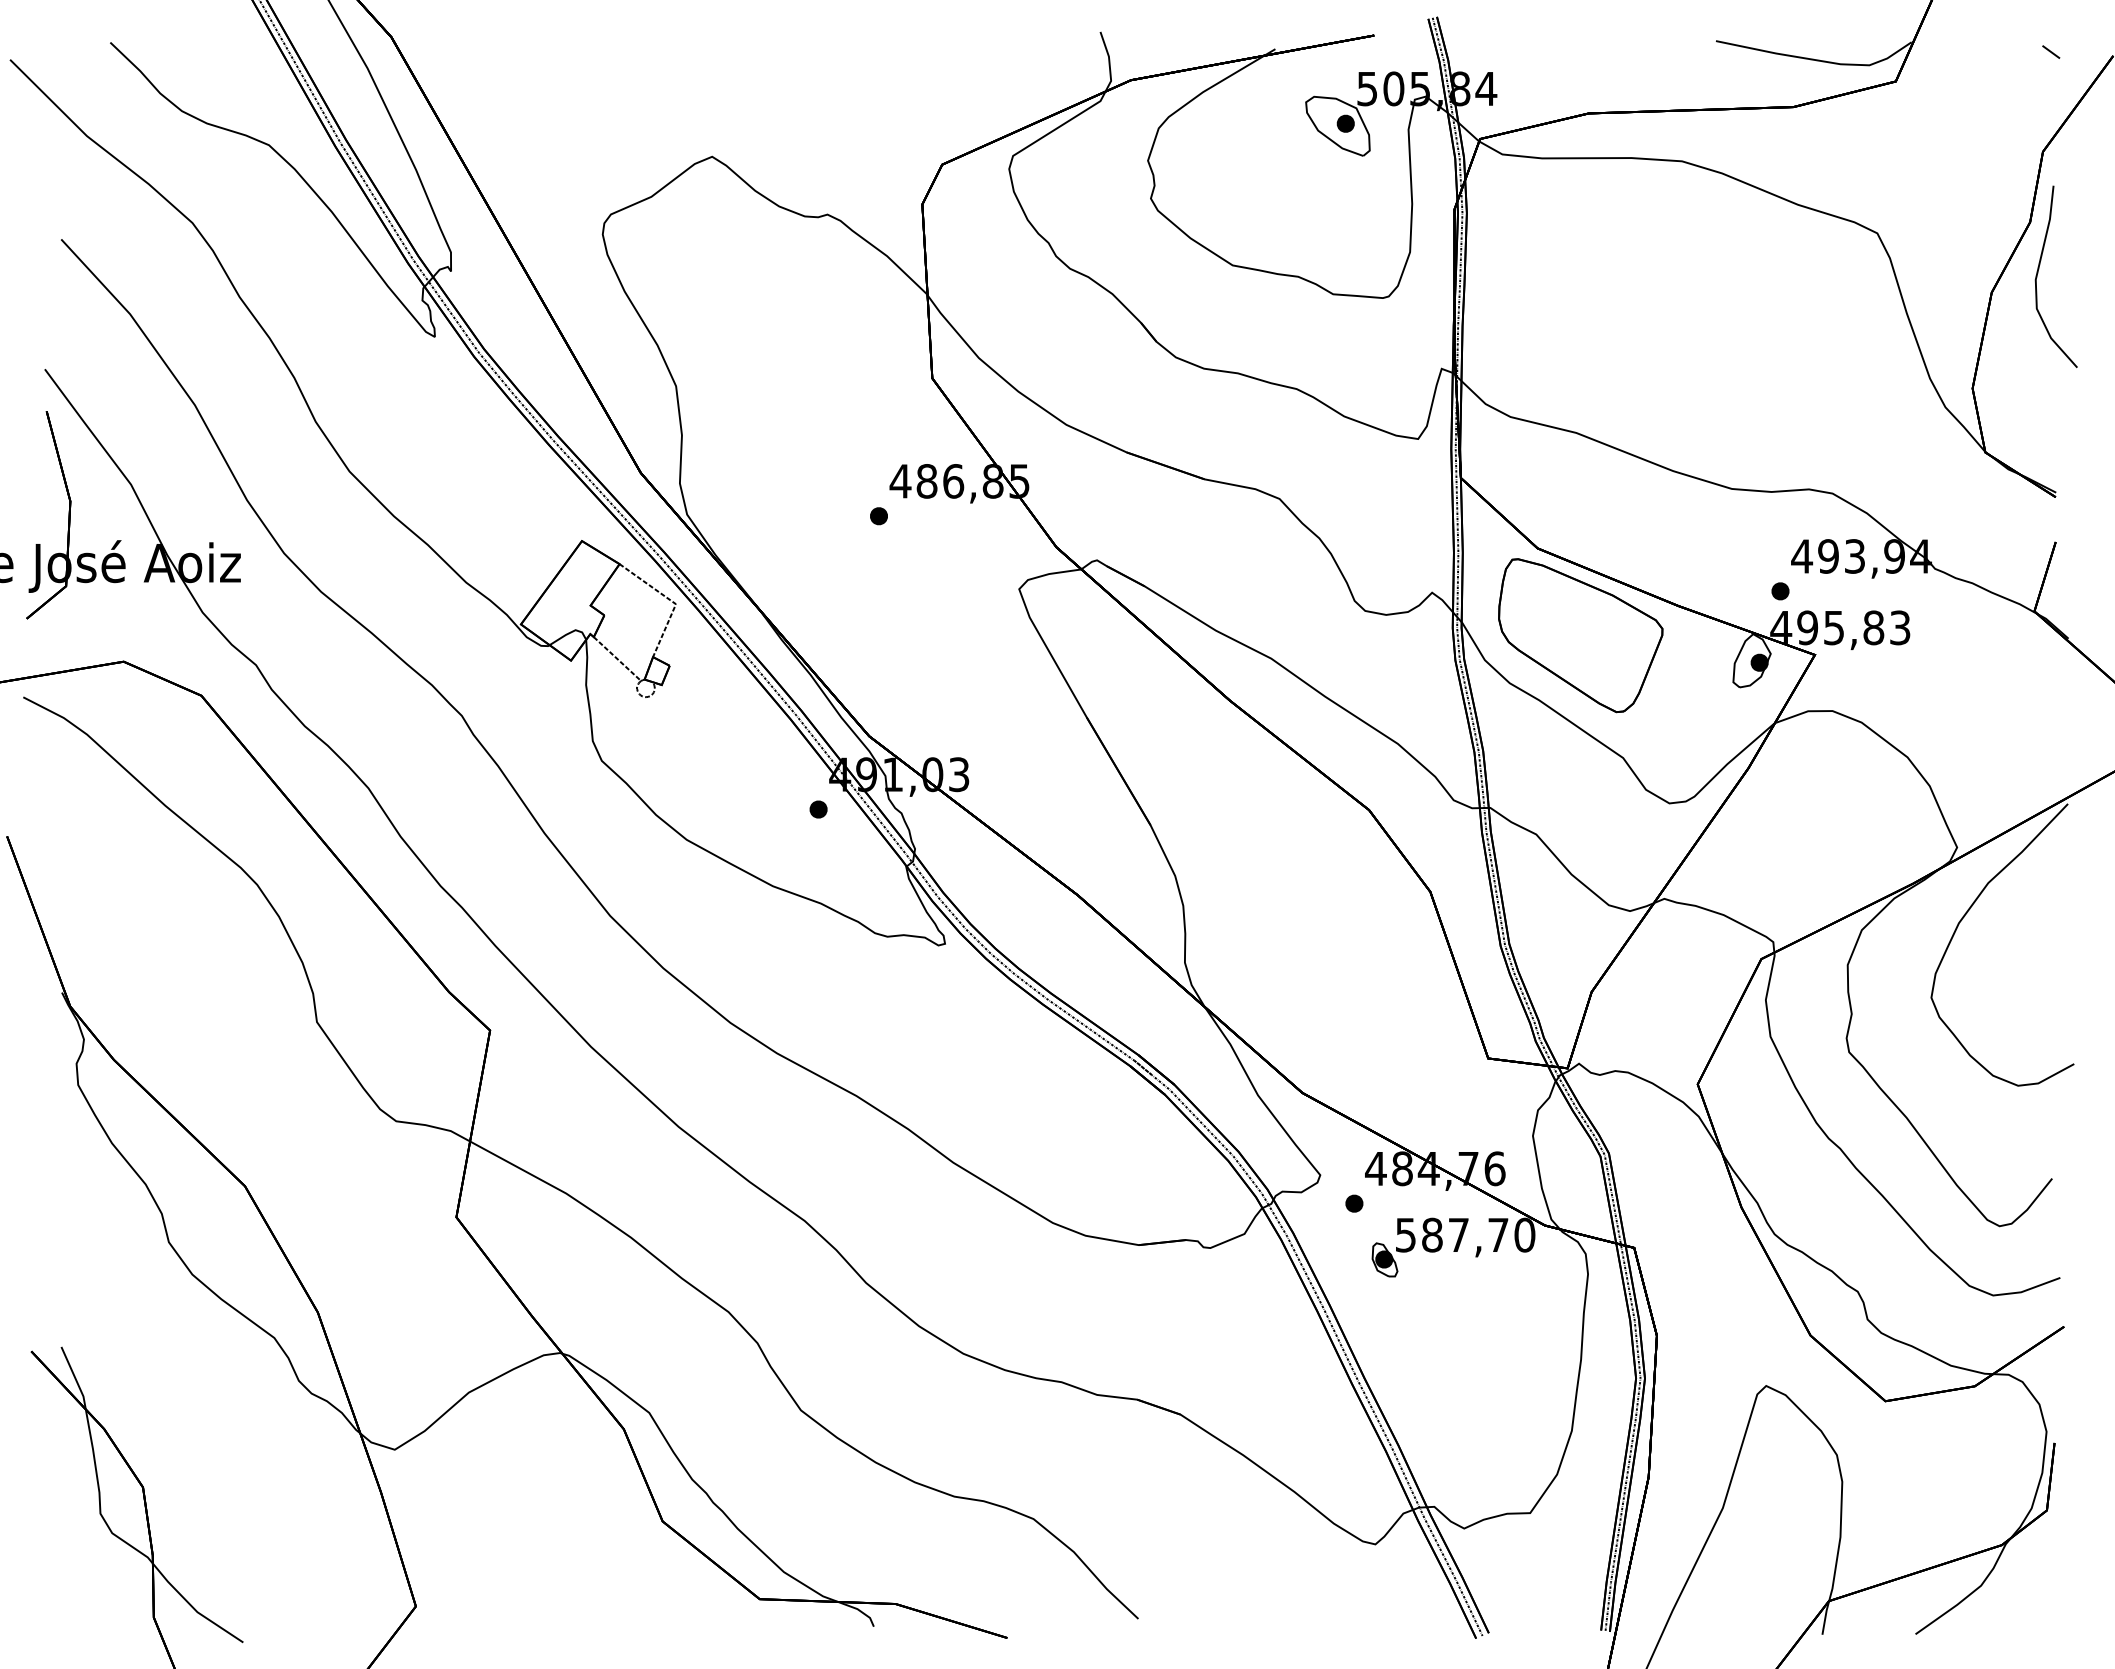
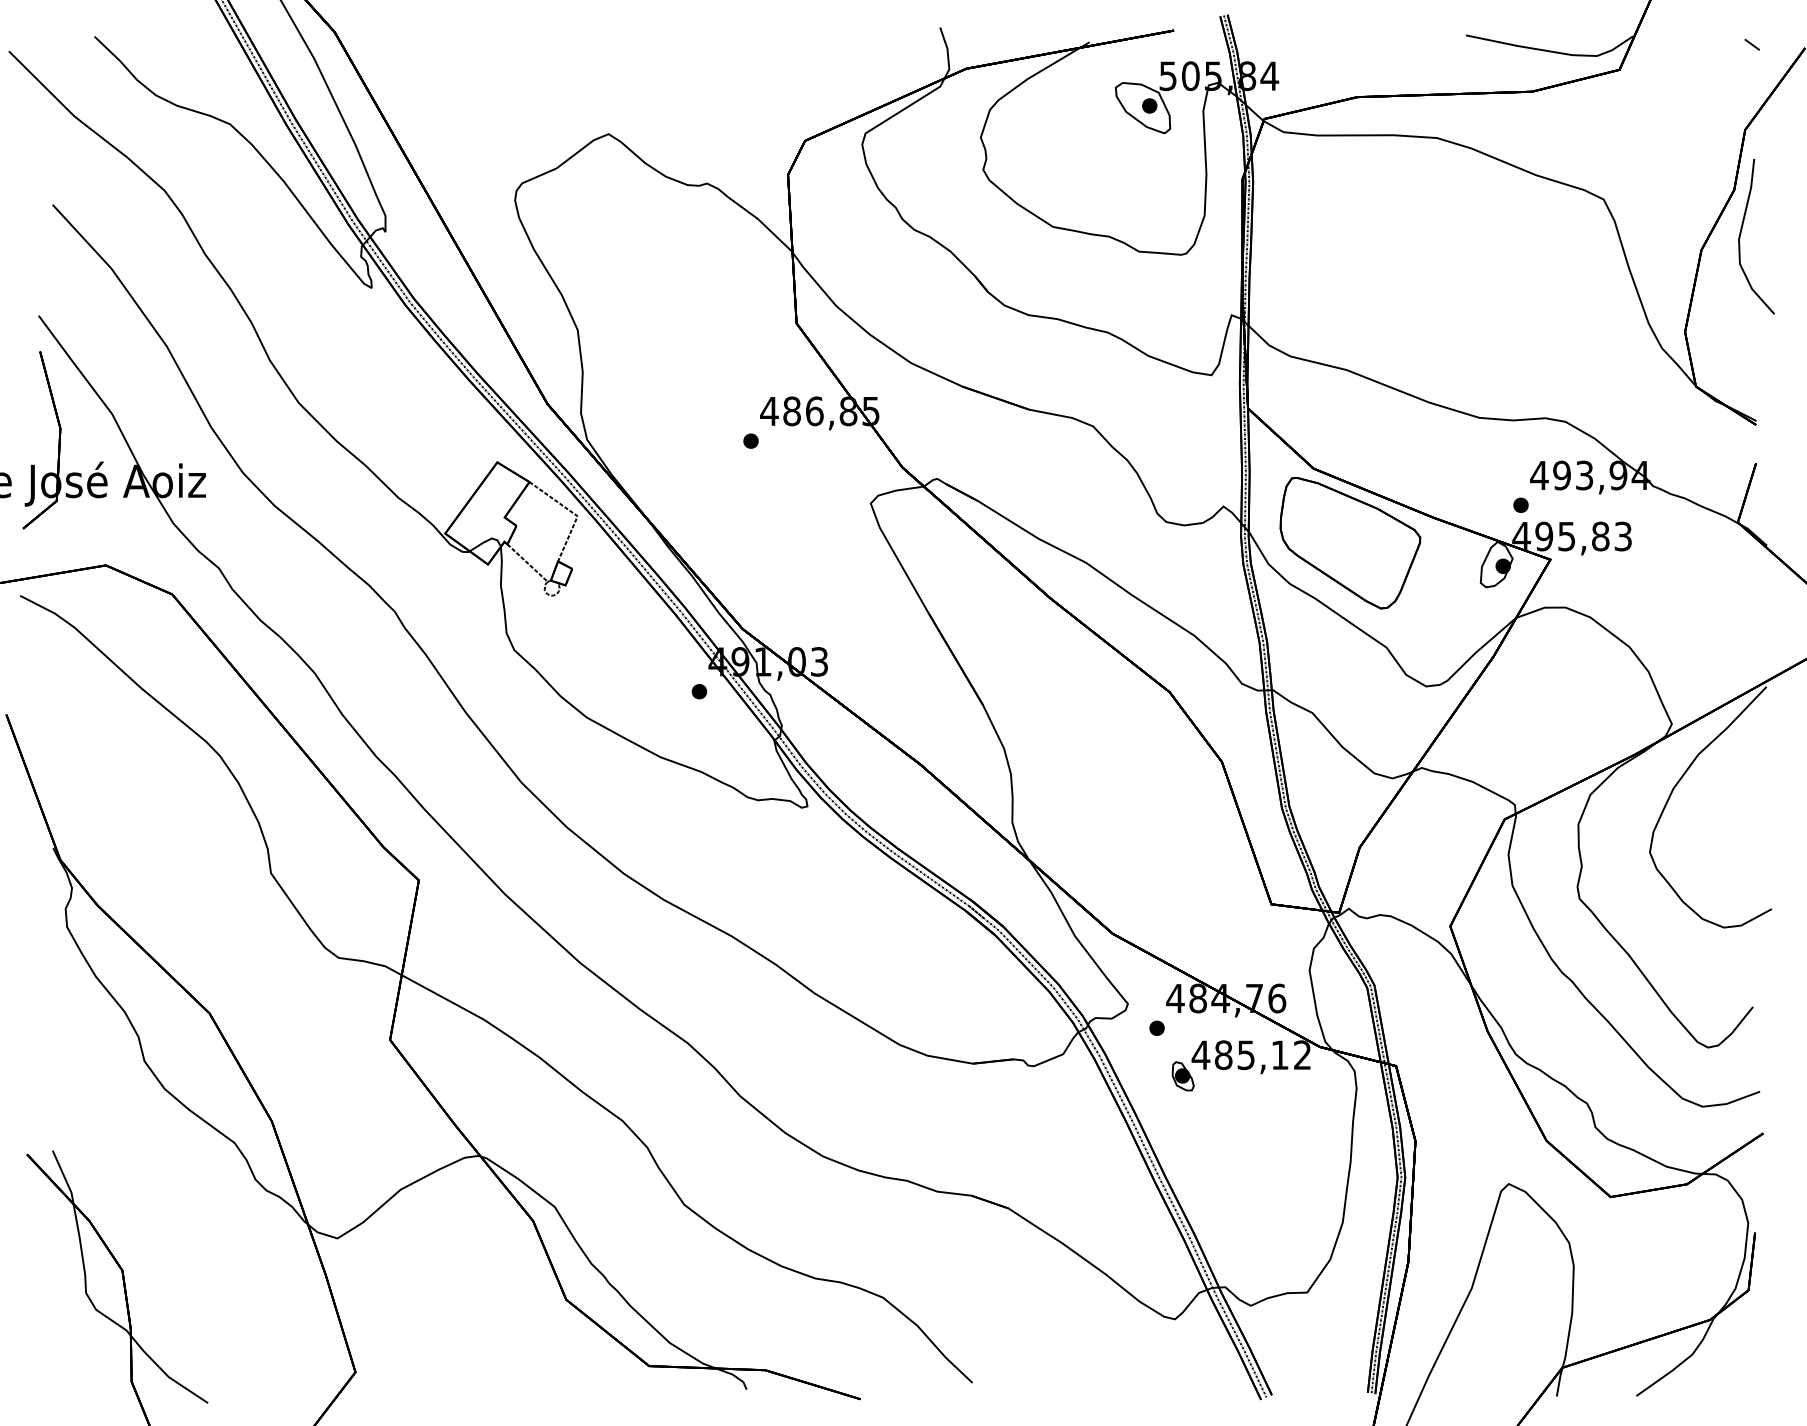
text: (1464, 1234) -> (1251, 1054), 587,70 -> 485,12

